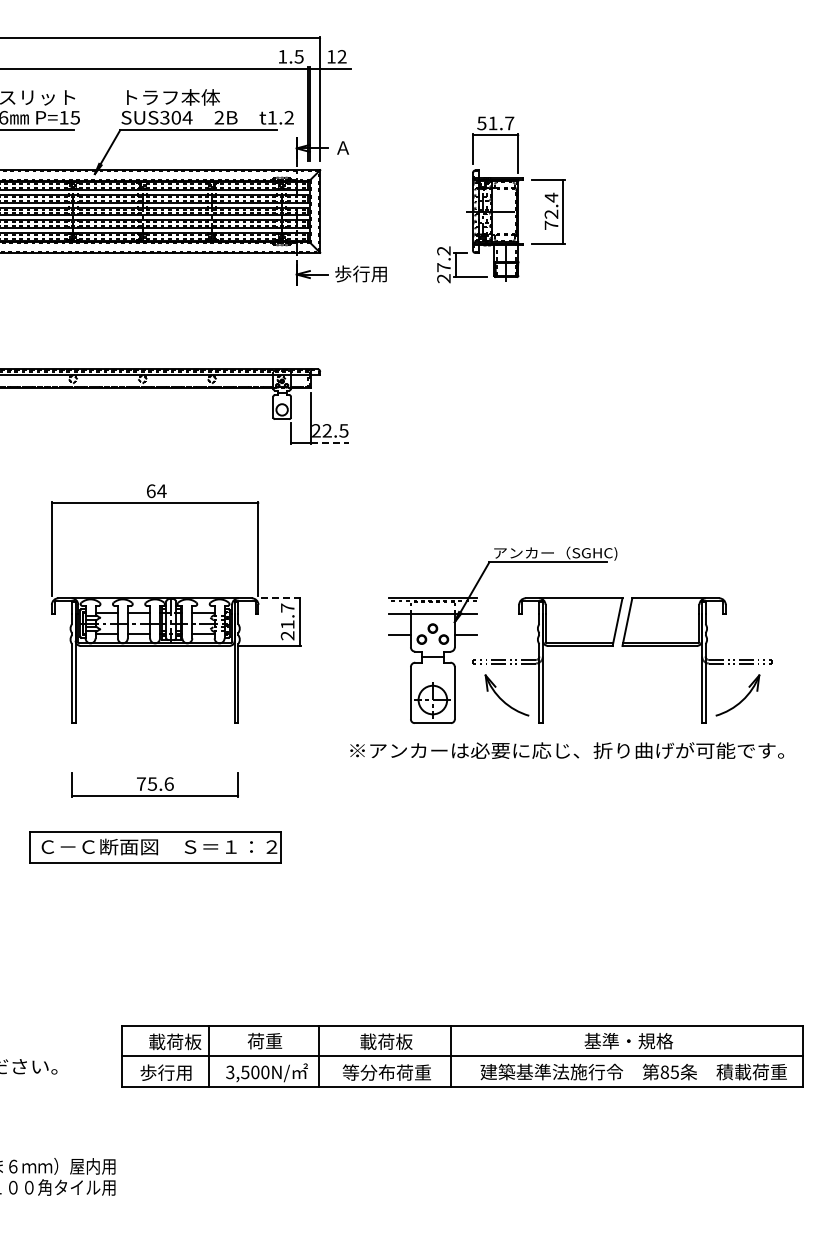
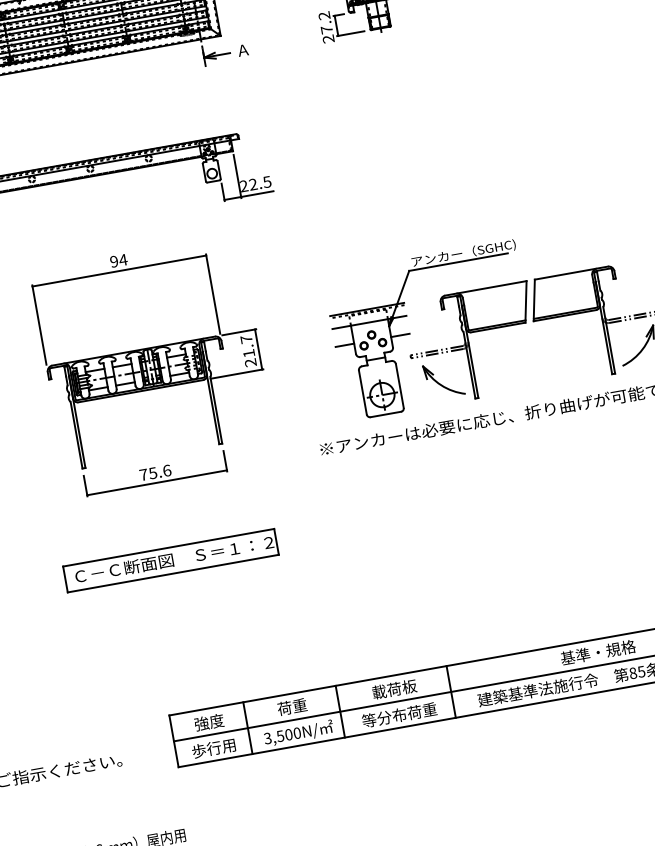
text: (360, 273) -> (257, 47), 歩行用 -> Ａ
line: (330, 442) -> (257, 193), dashed -> solid
text: (150, 491) -> (113, 262), 64 -> 94
line: (280, 598) -> (239, 332), dashed -> solid
part: (154, 784) -> (154, 473), moved
text: (175, 1041) -> (217, 720), 載荷板 -> 強度

